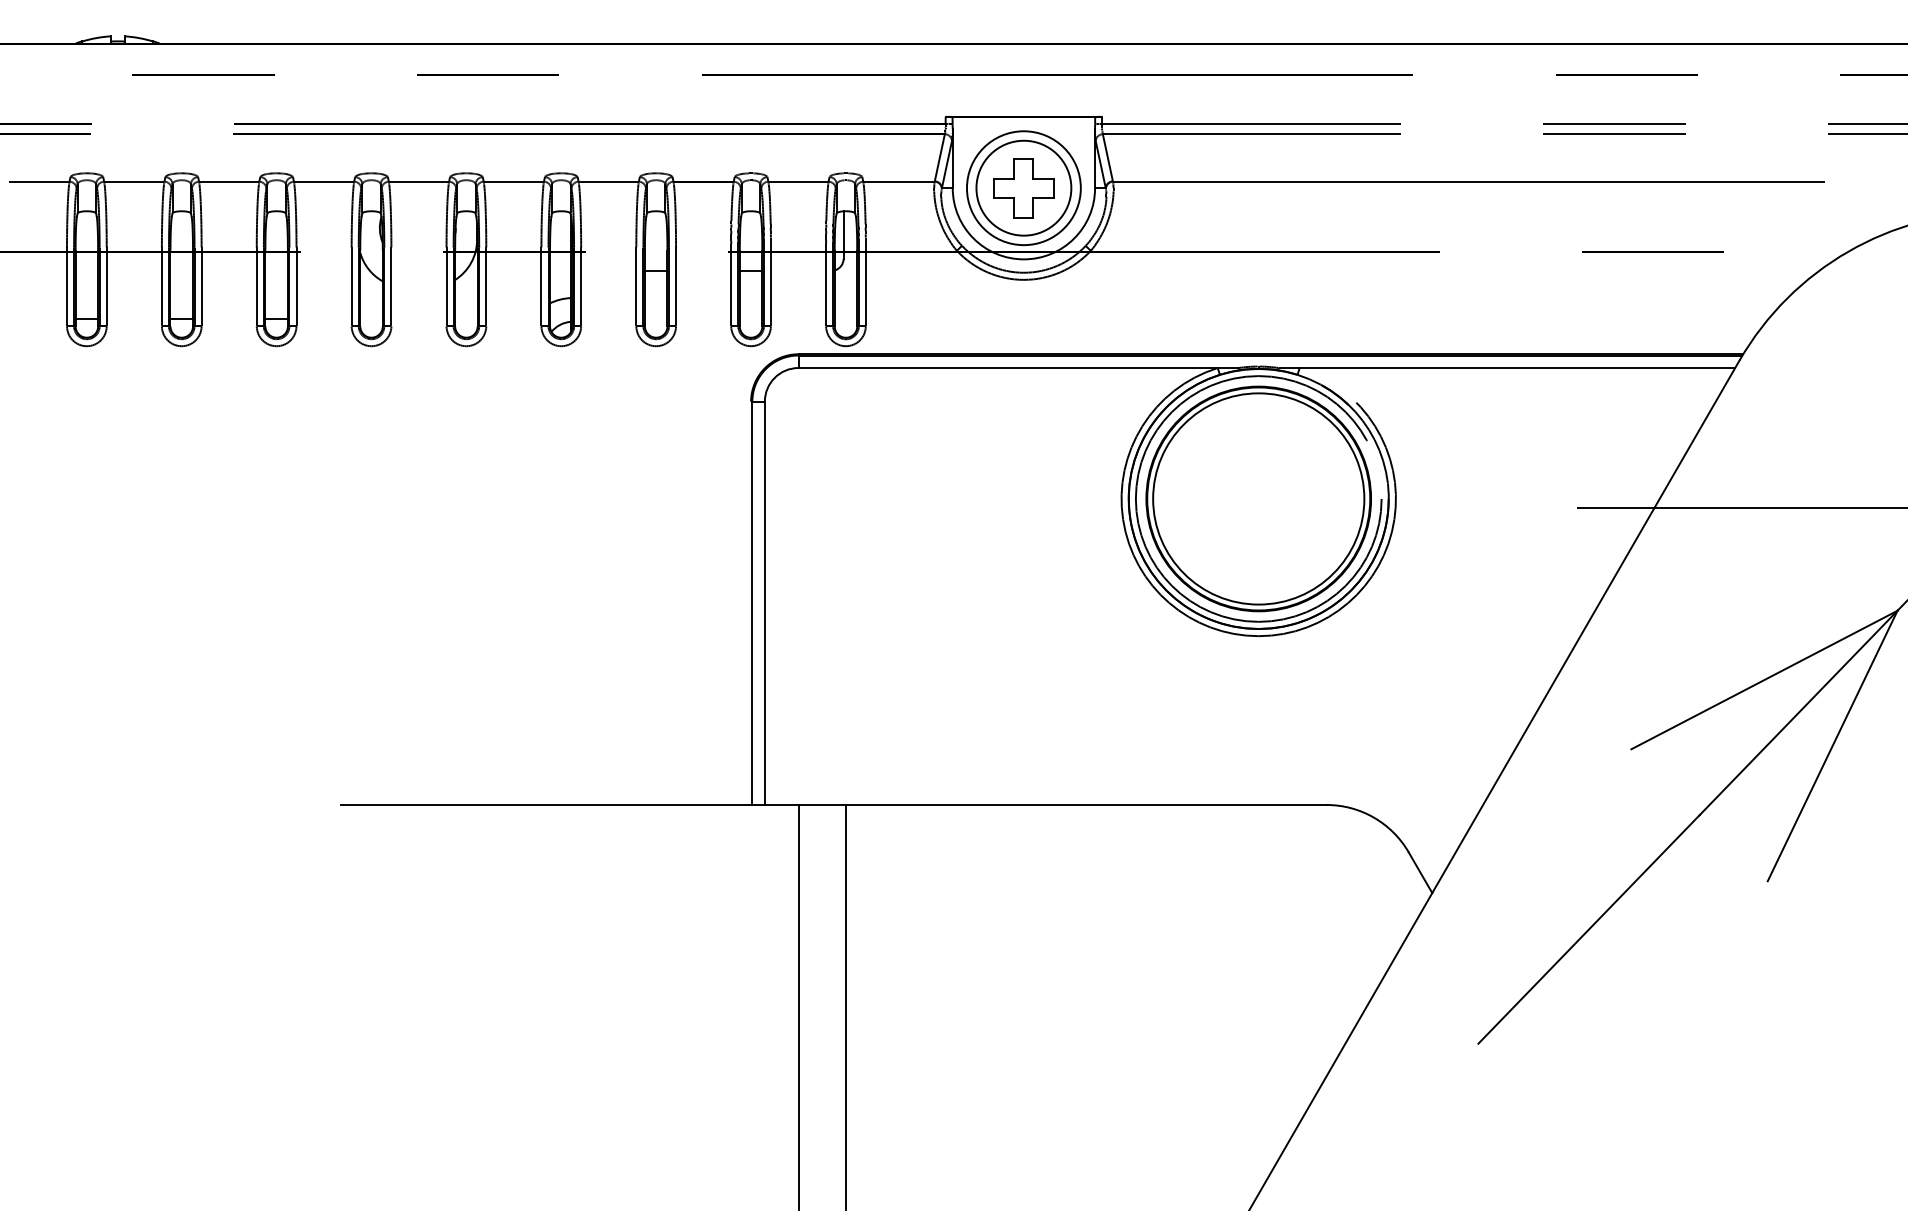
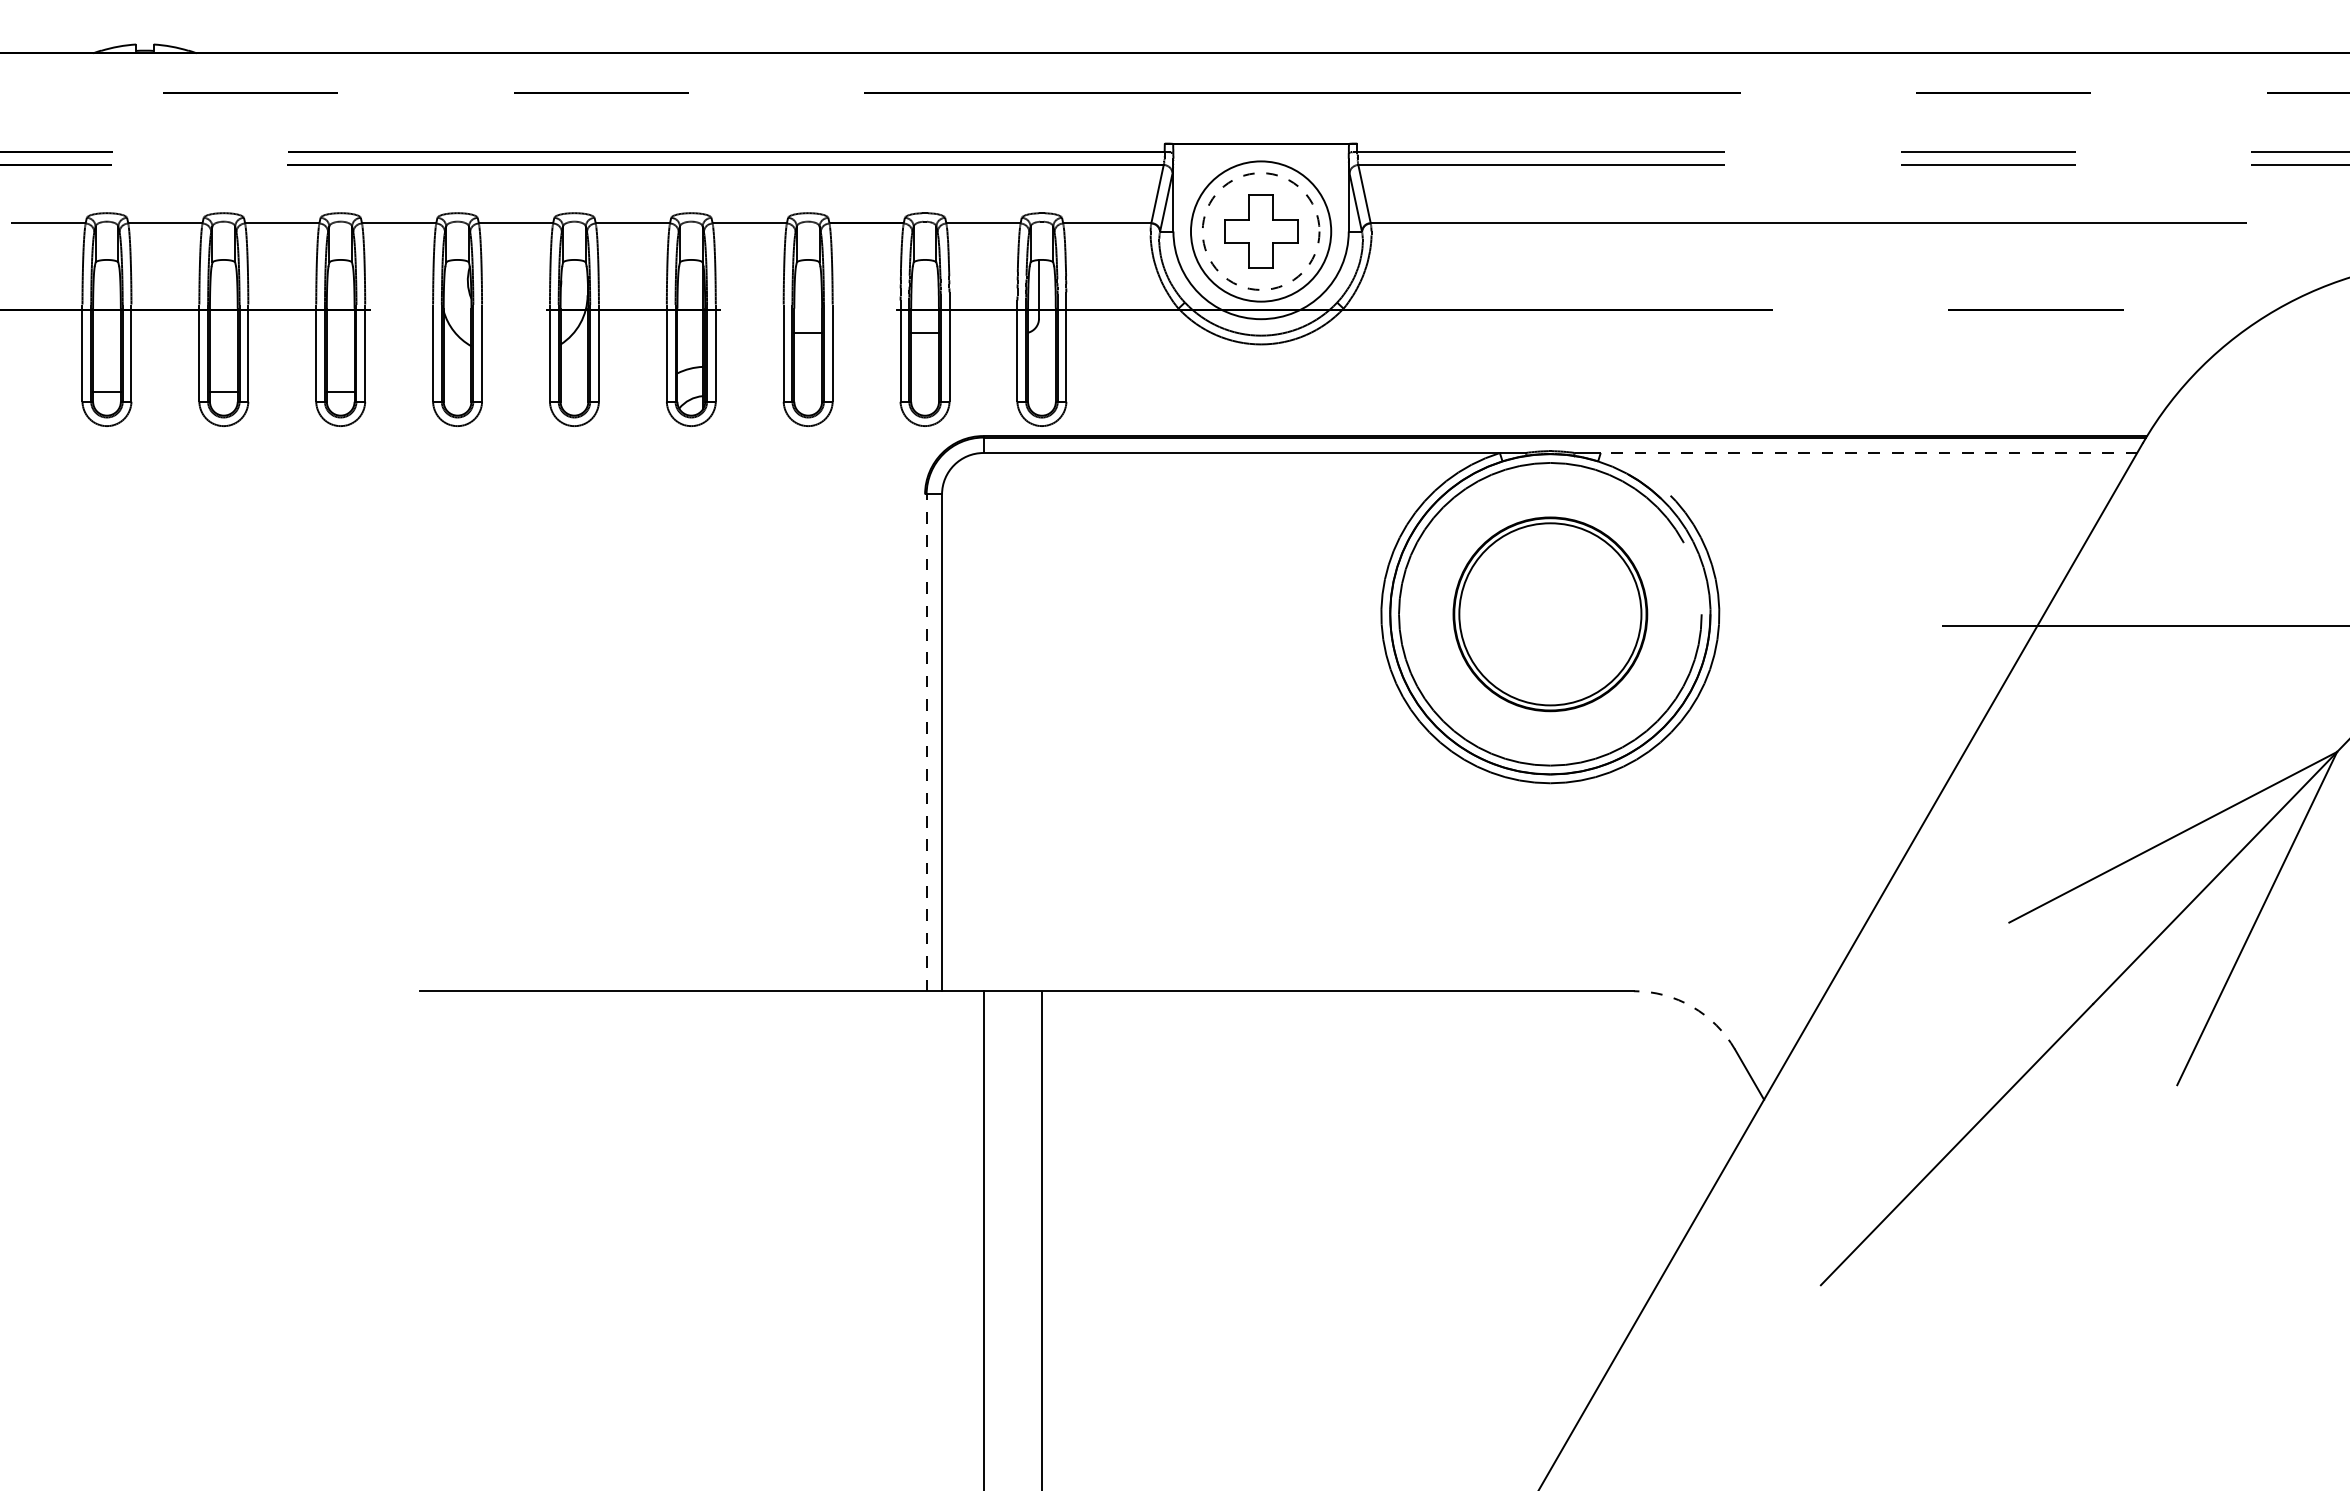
circle: (1023, 188) -> (1260, 231), solid -> dashed
line: (1517, 368) -> (1868, 453), solid -> dashed
part: (1258, 499) -> (1550, 614), size x0.7
line: (752, 603) -> (926, 742), solid -> dashed
arc: (1374, 817) -> (1692, 1006), solid -> dashed

